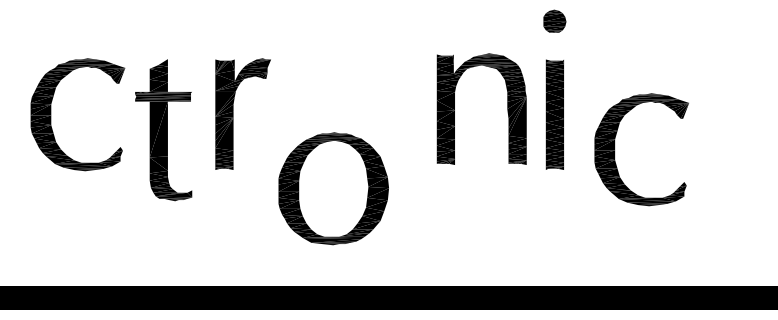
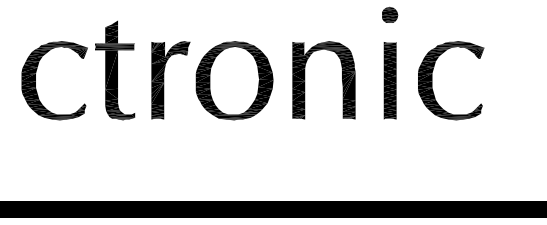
part: (507, 108) -> (342, 79), moved
part: (163, 130) -> (114, 70), moved
part: (615, 149) -> (432, 80), moved
part: (333, 188) -> (234, 80), moved

